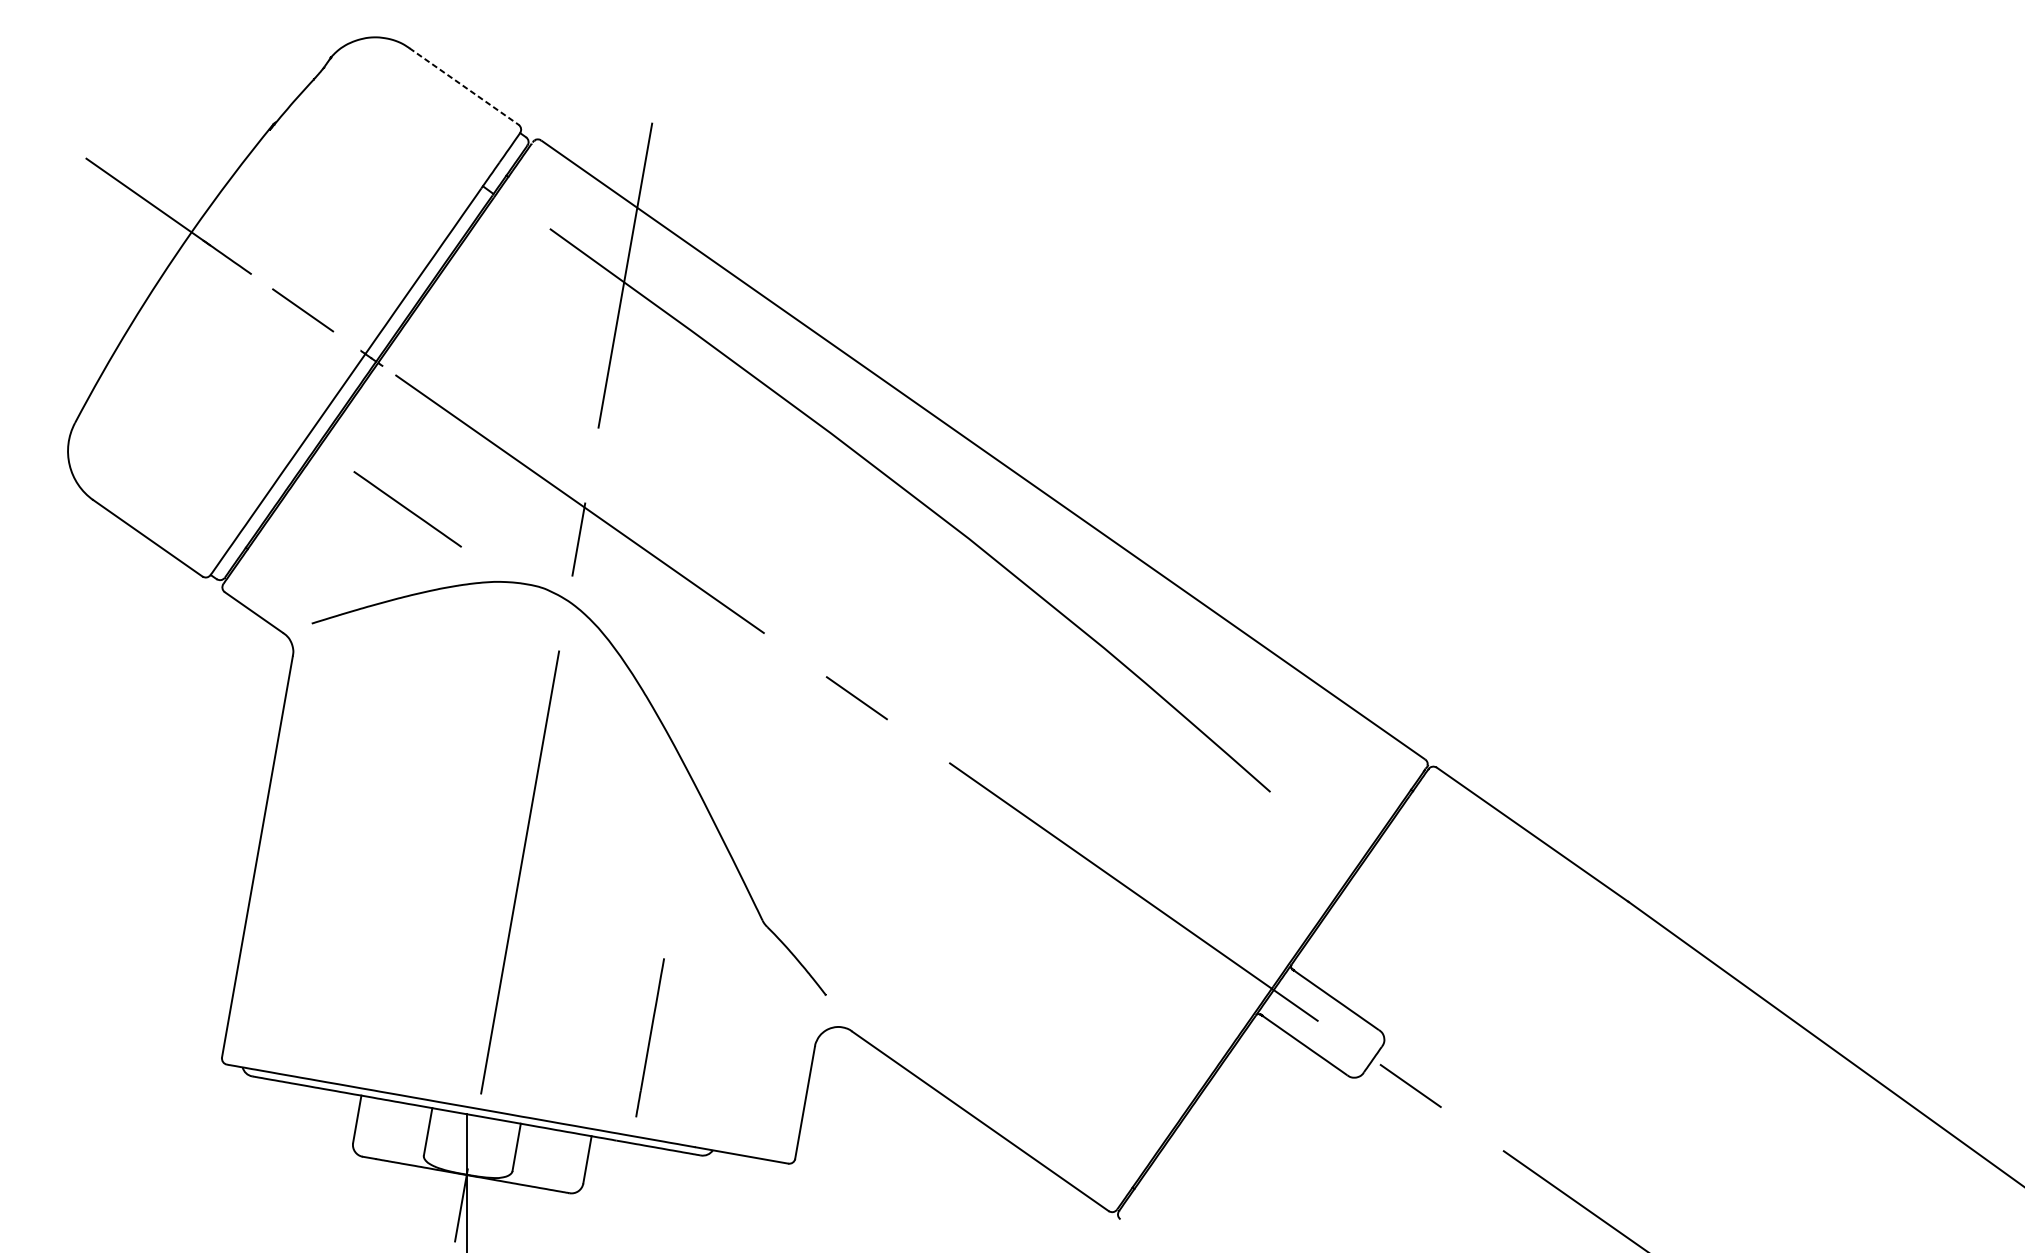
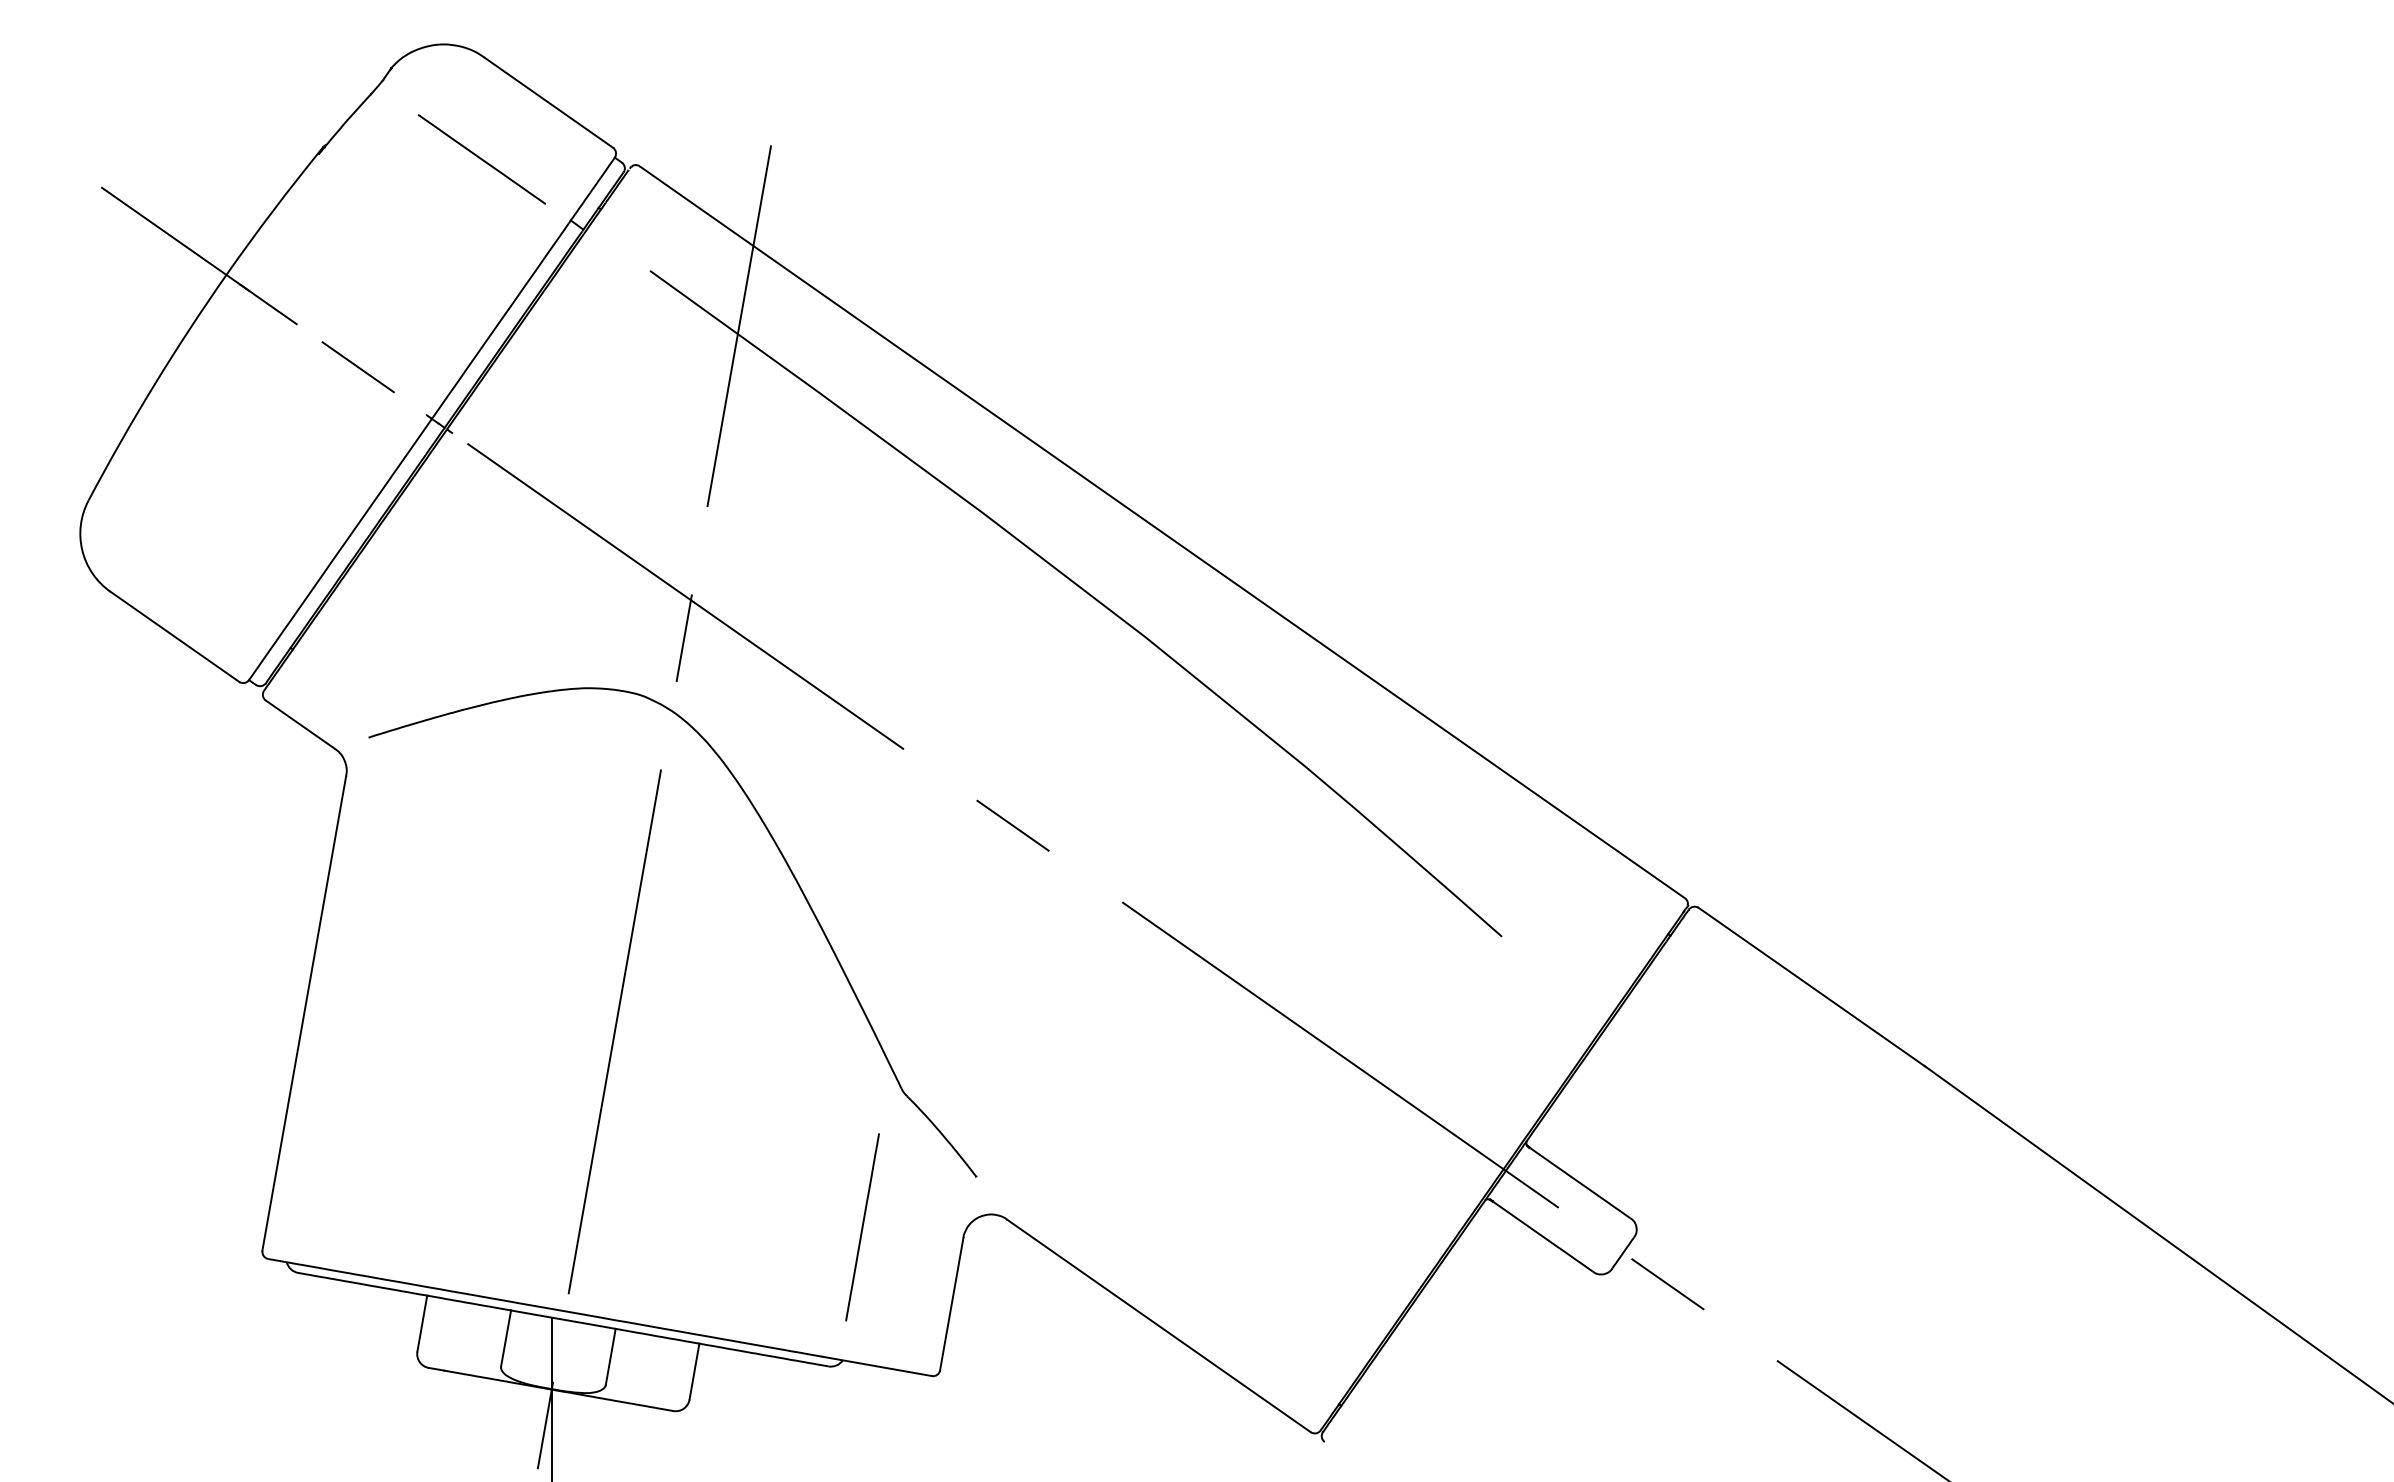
line: (464, 87) -> (549, 103), dashed -> solid
line: (407, 509) -> (481, 159), moved
line: (650, 1037) -> (862, 1227), moved

